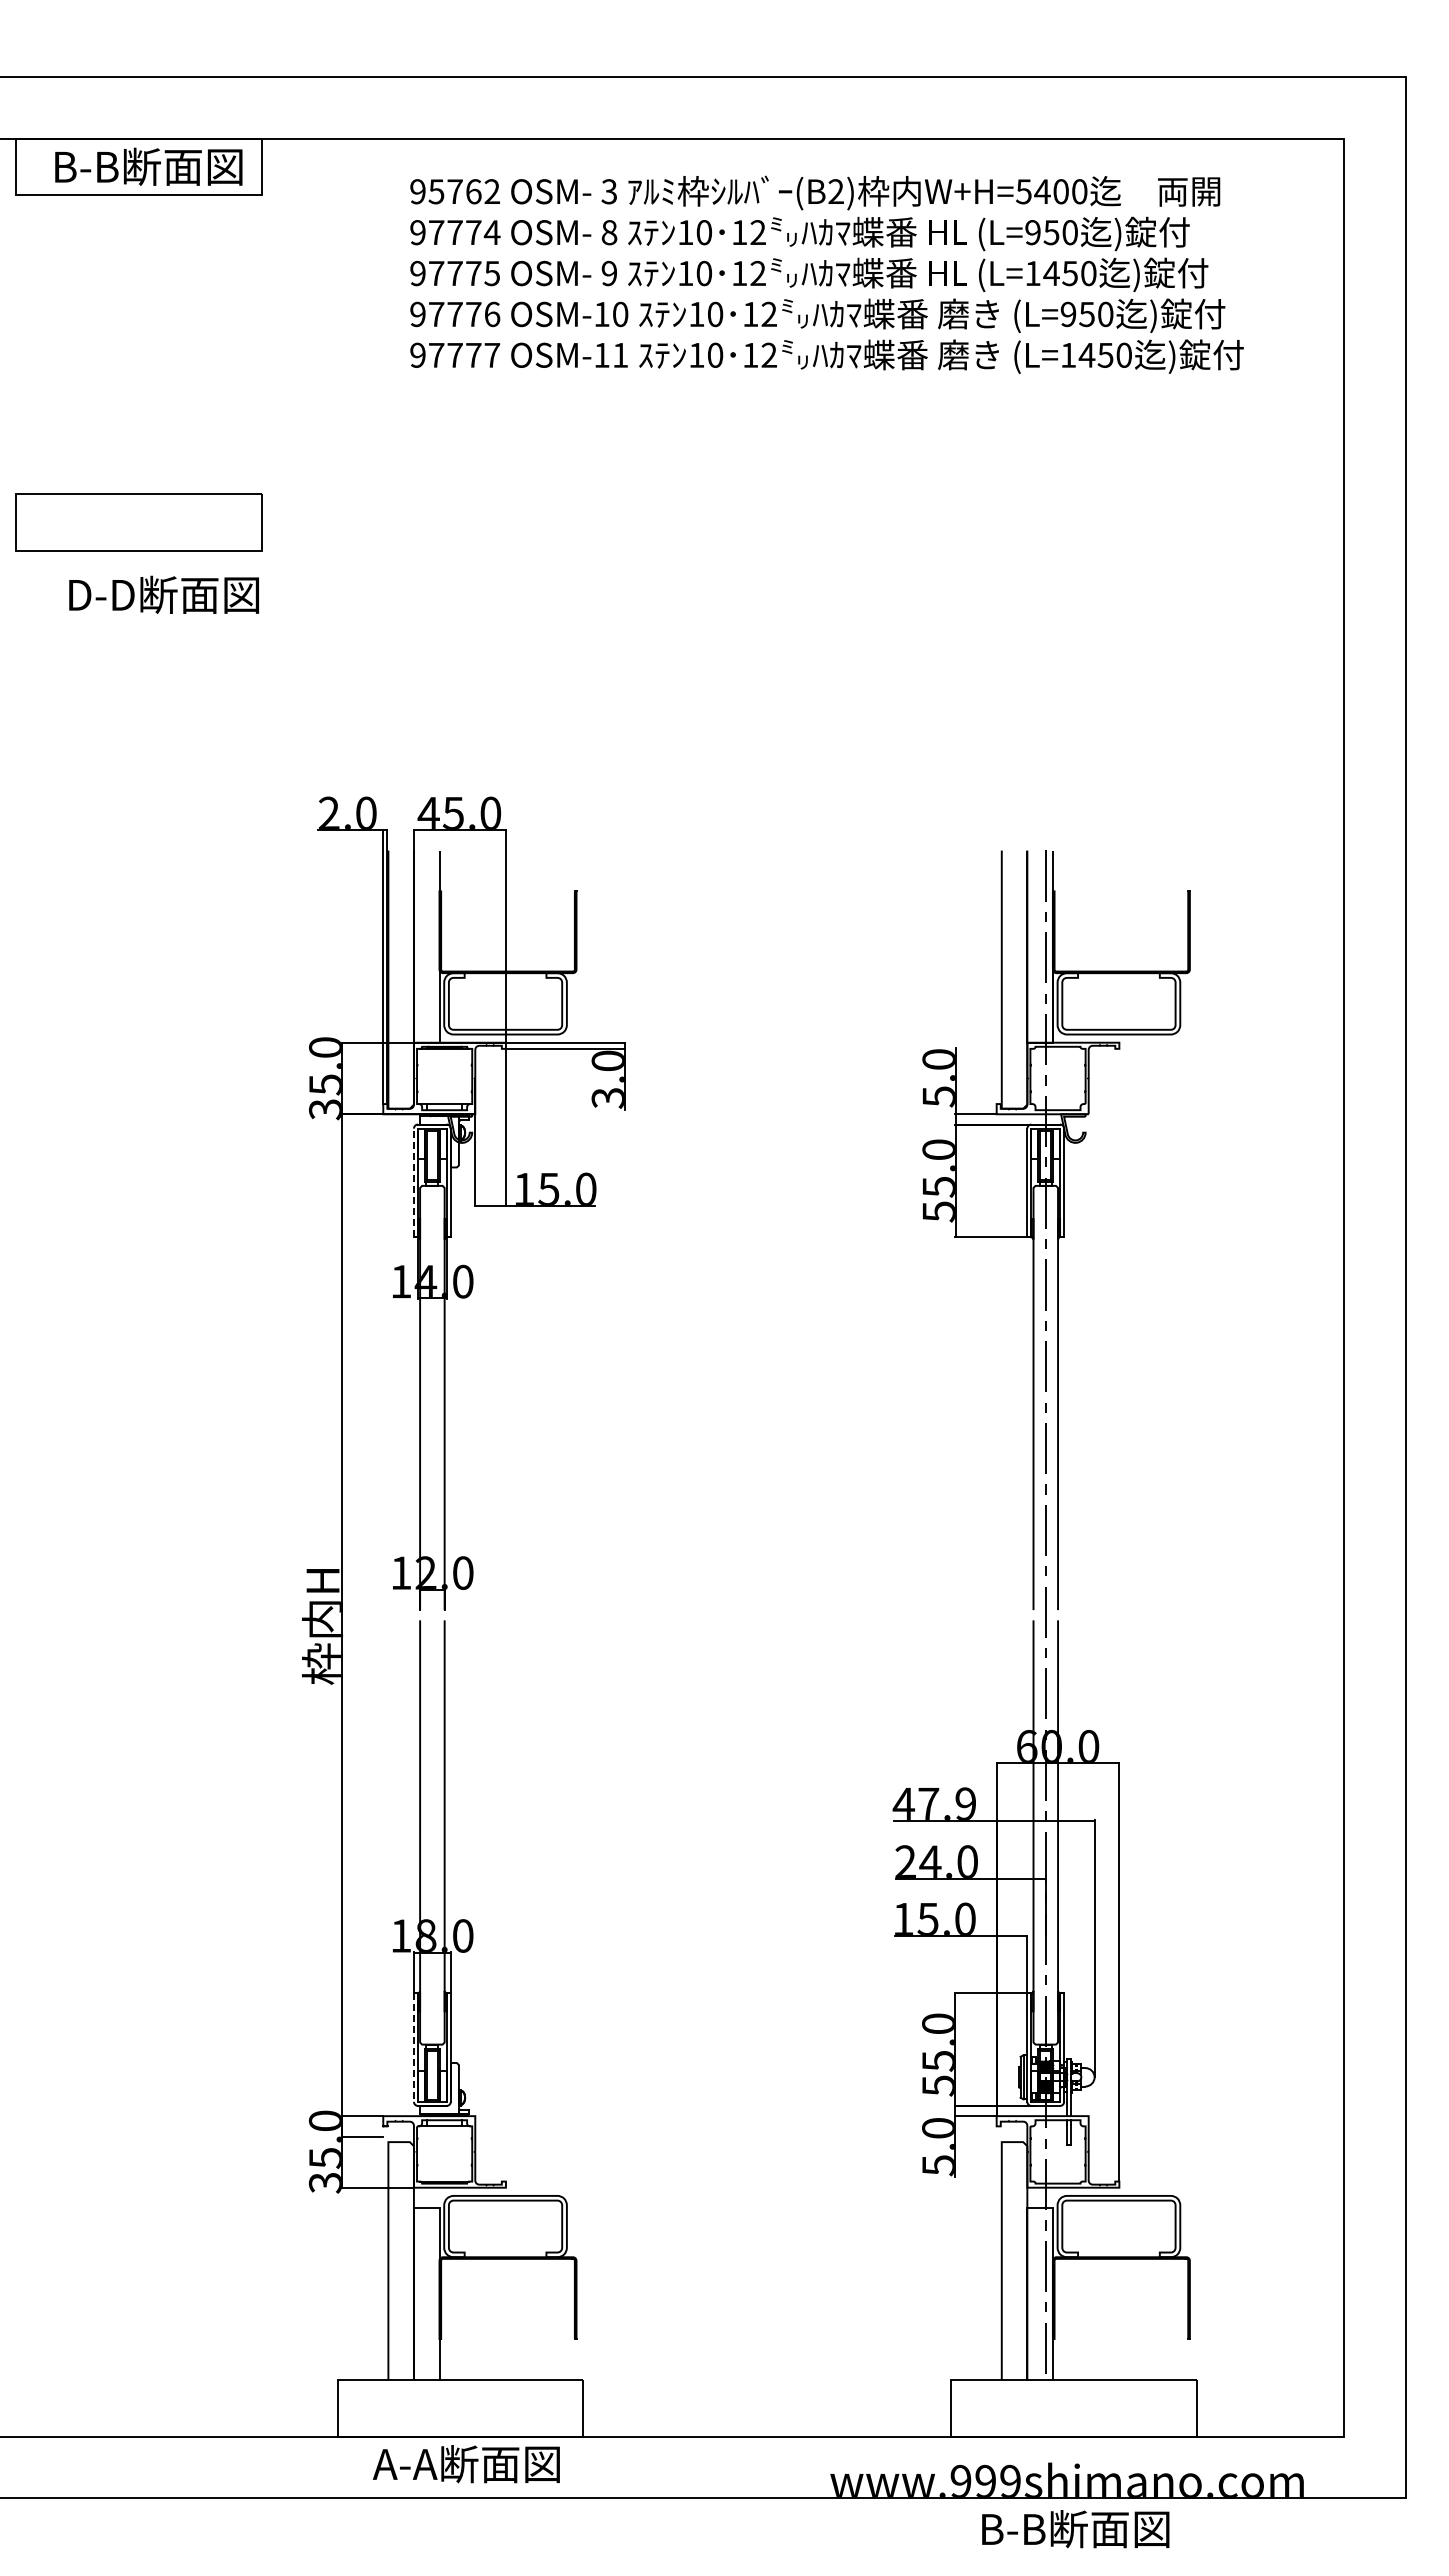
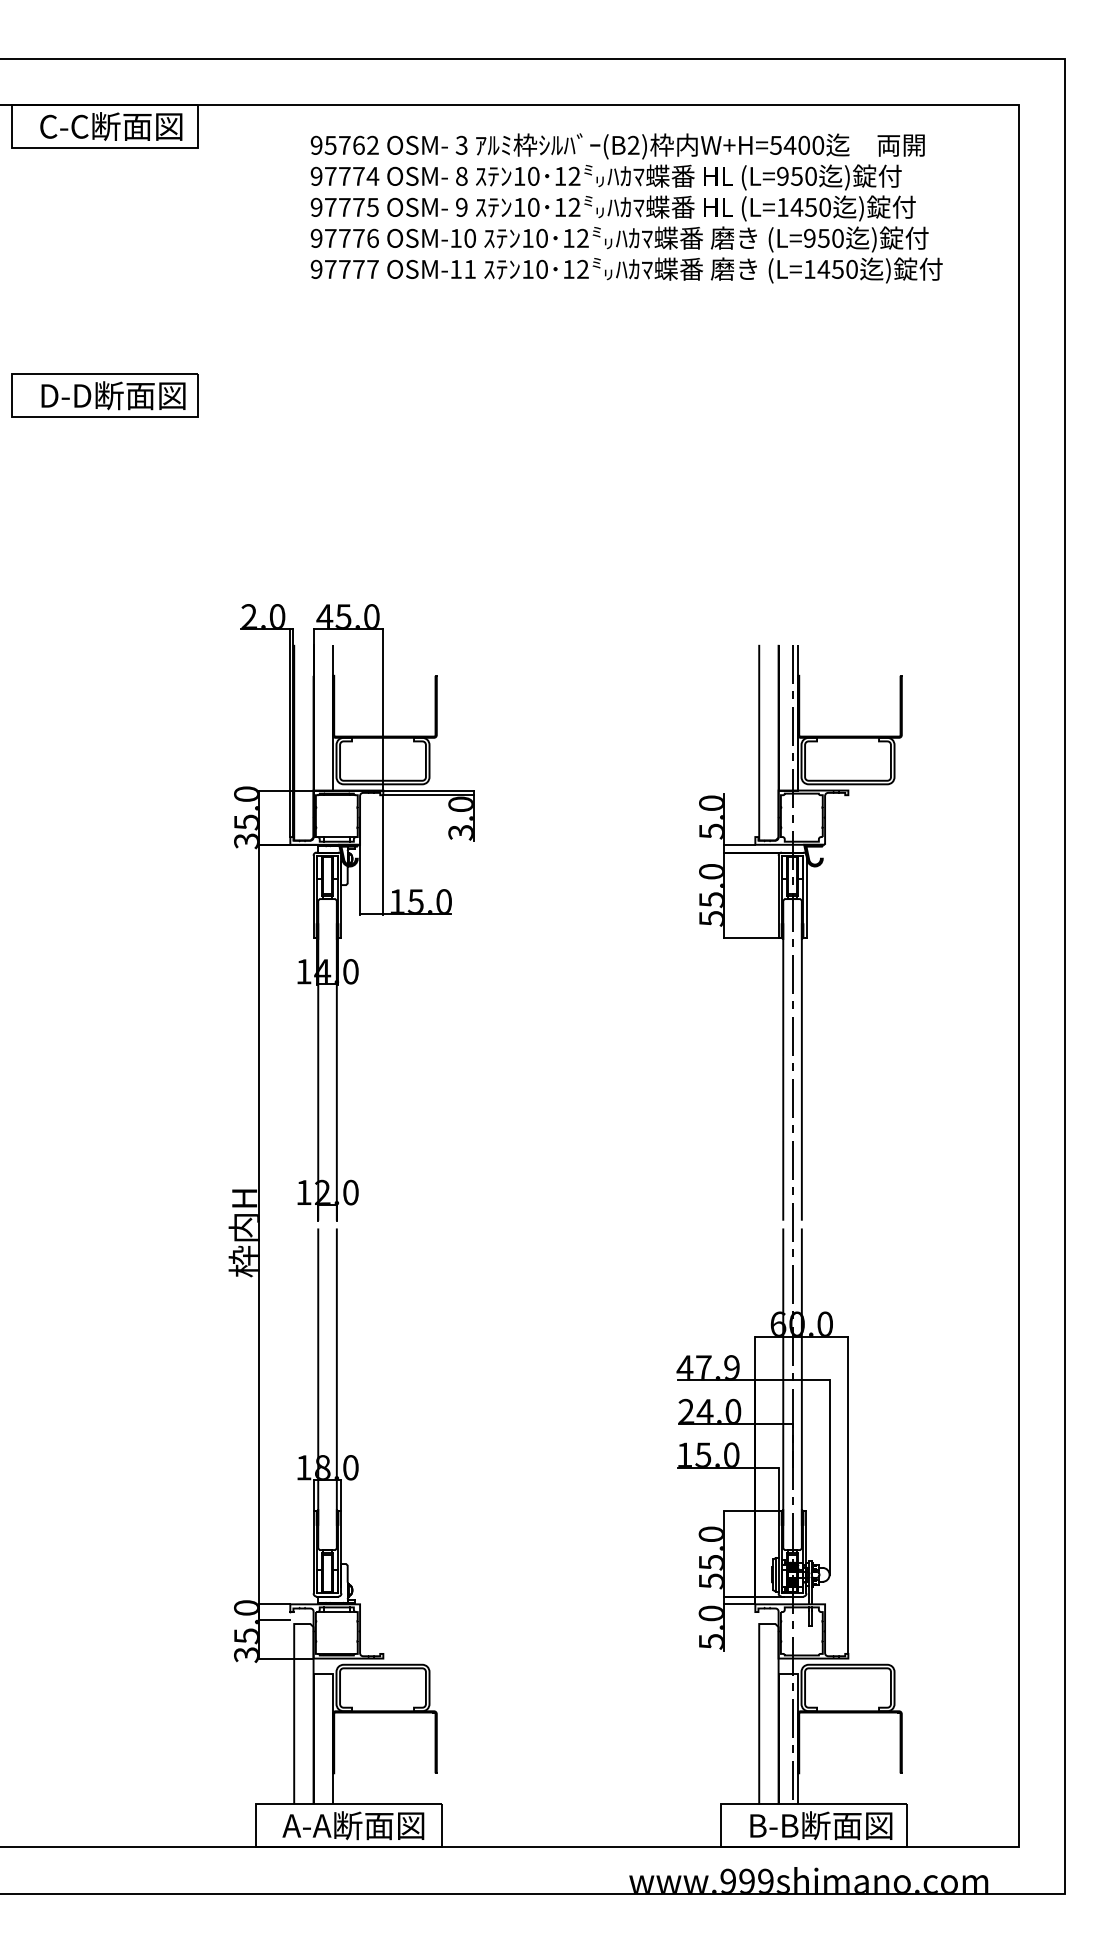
text: (147, 166) -> (111, 126), B-B断面図 -> C-C断面図
text: (163, 594) -> (113, 395), moved
line: (413, 1182) -> (313, 896), dashed -> solid
line: (413, 2048) -> (313, 1553), dashed -> solid
text: (466, 2464) -> (353, 1825), moved
text: (1075, 2529) -> (821, 1825), moved

